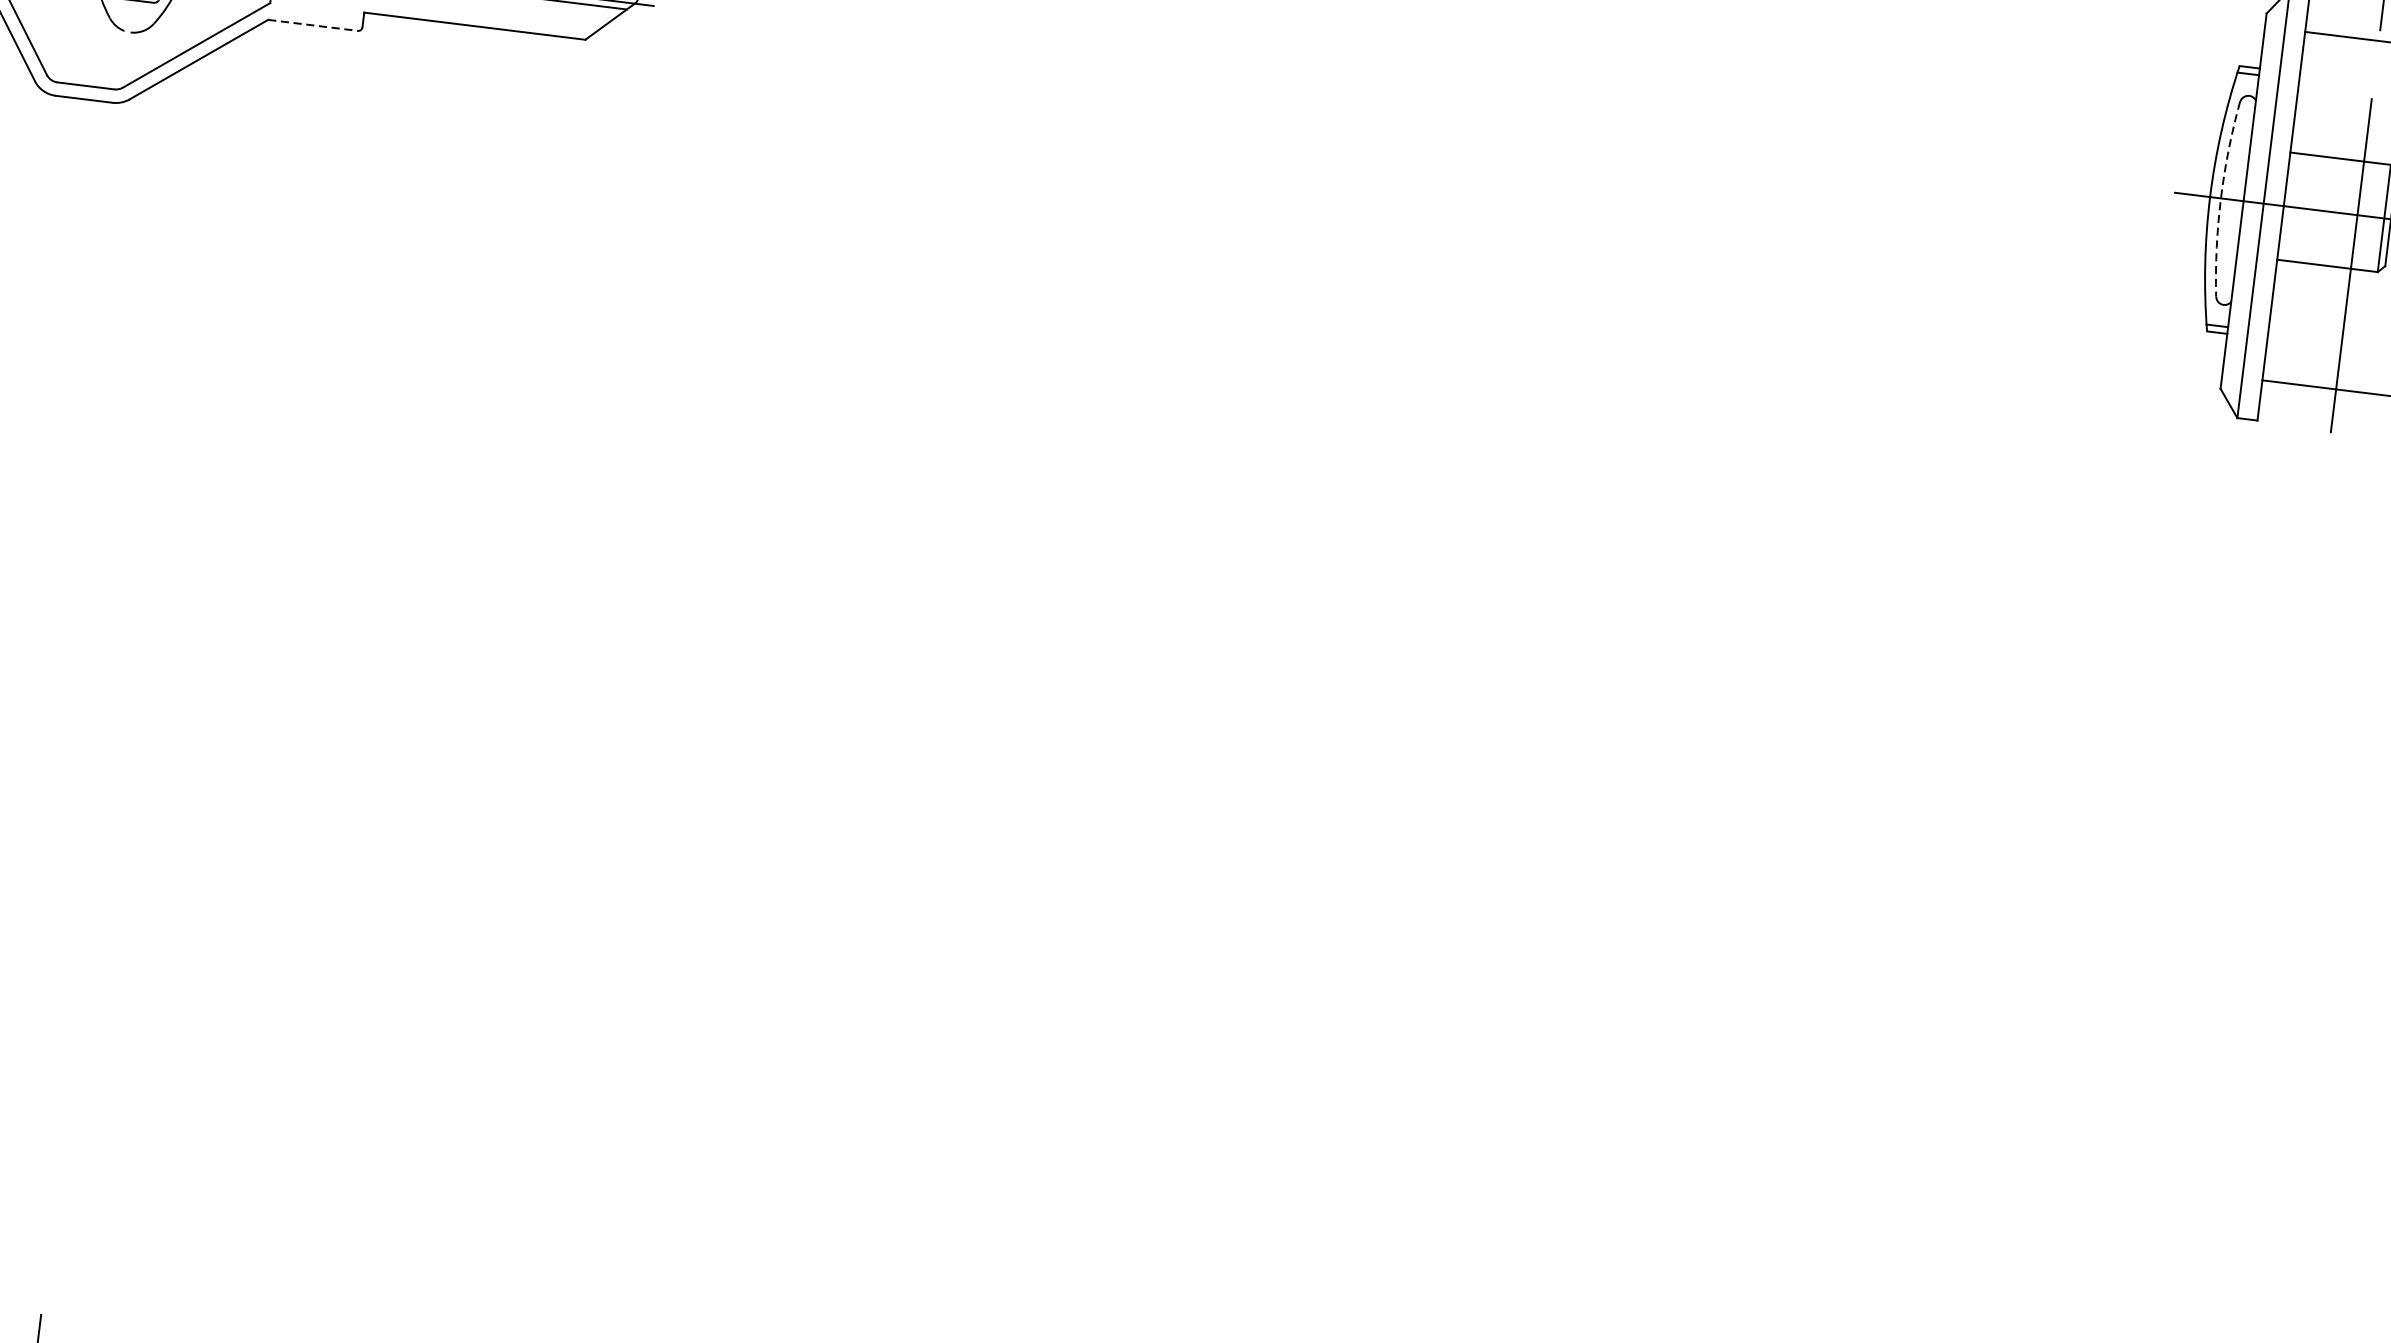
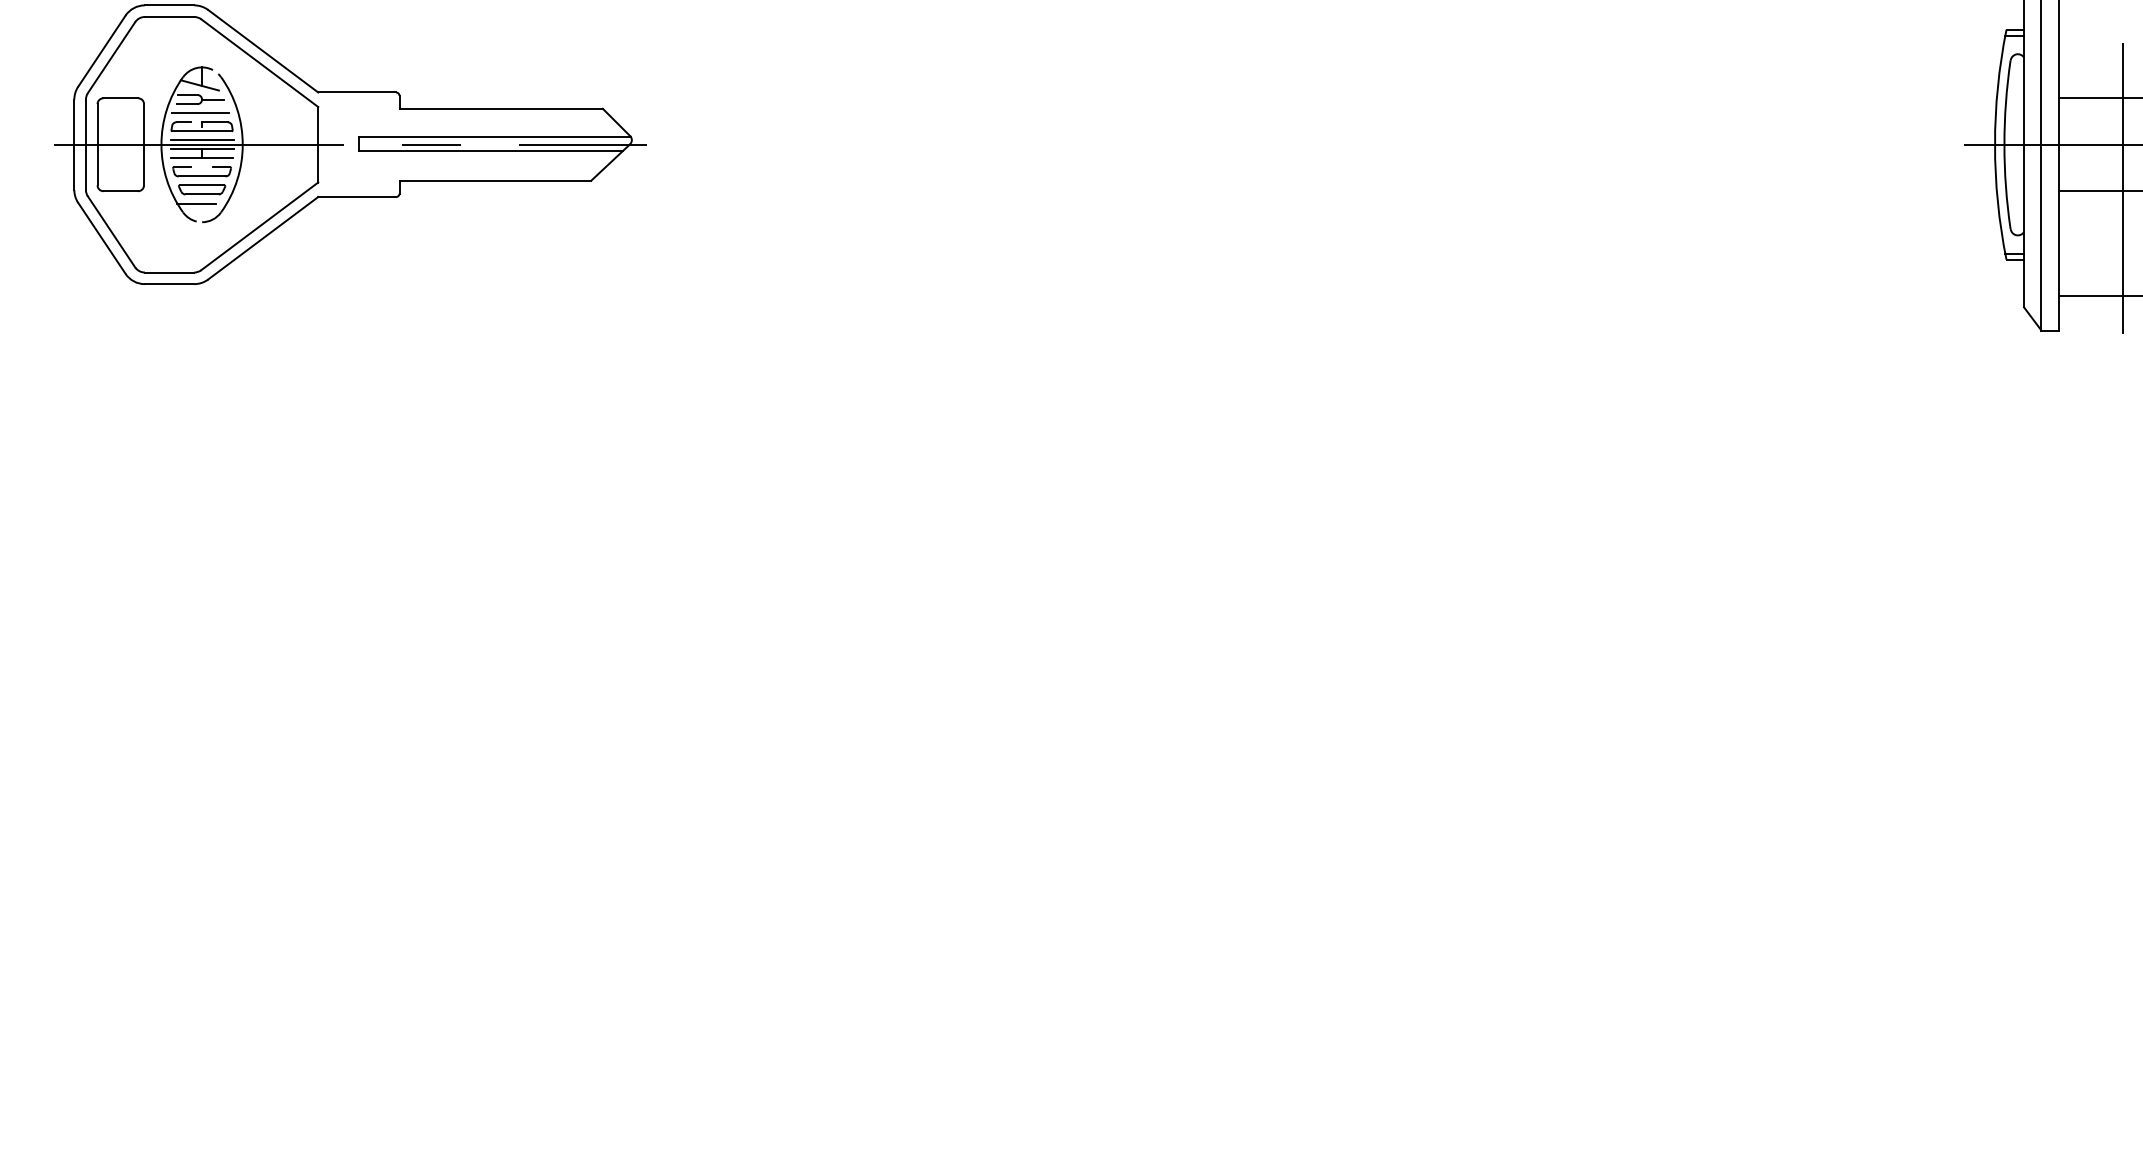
line: (126, 10) -> (196, 203), added
line: (313, 25) -> (357, 197), dashed -> solid
arc: (2221, 198) -> (2004, 144), dashed -> solid

